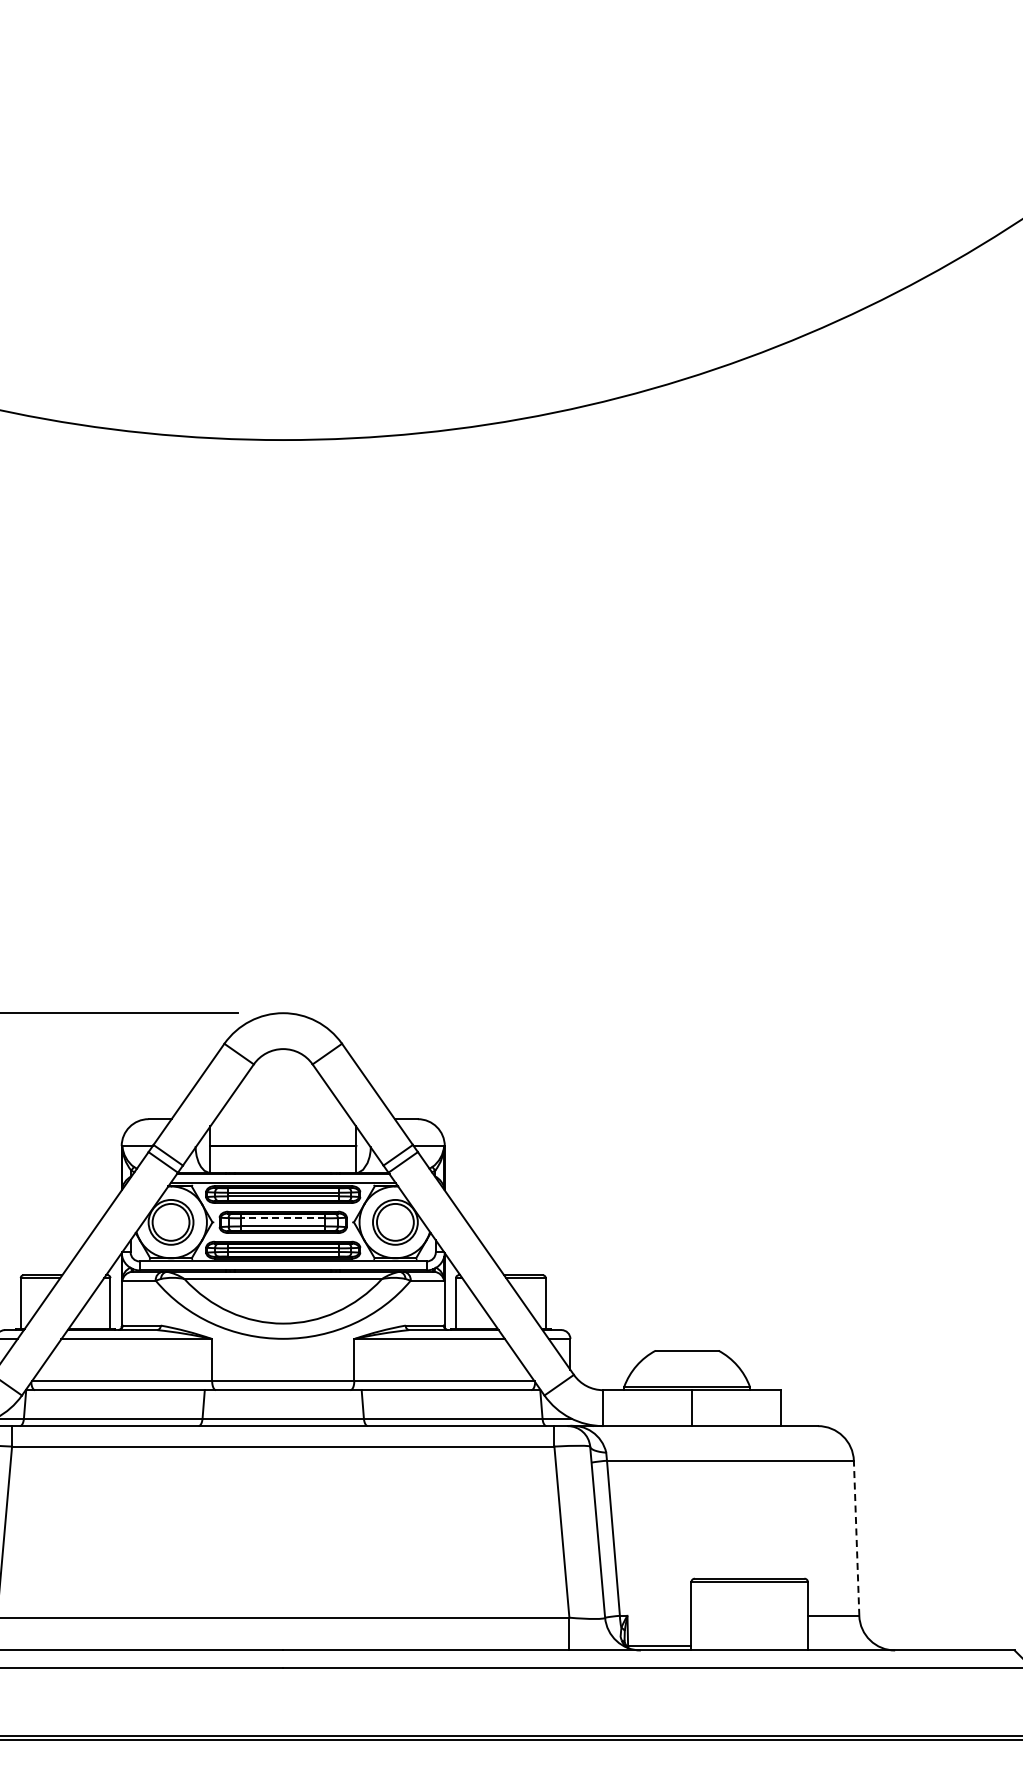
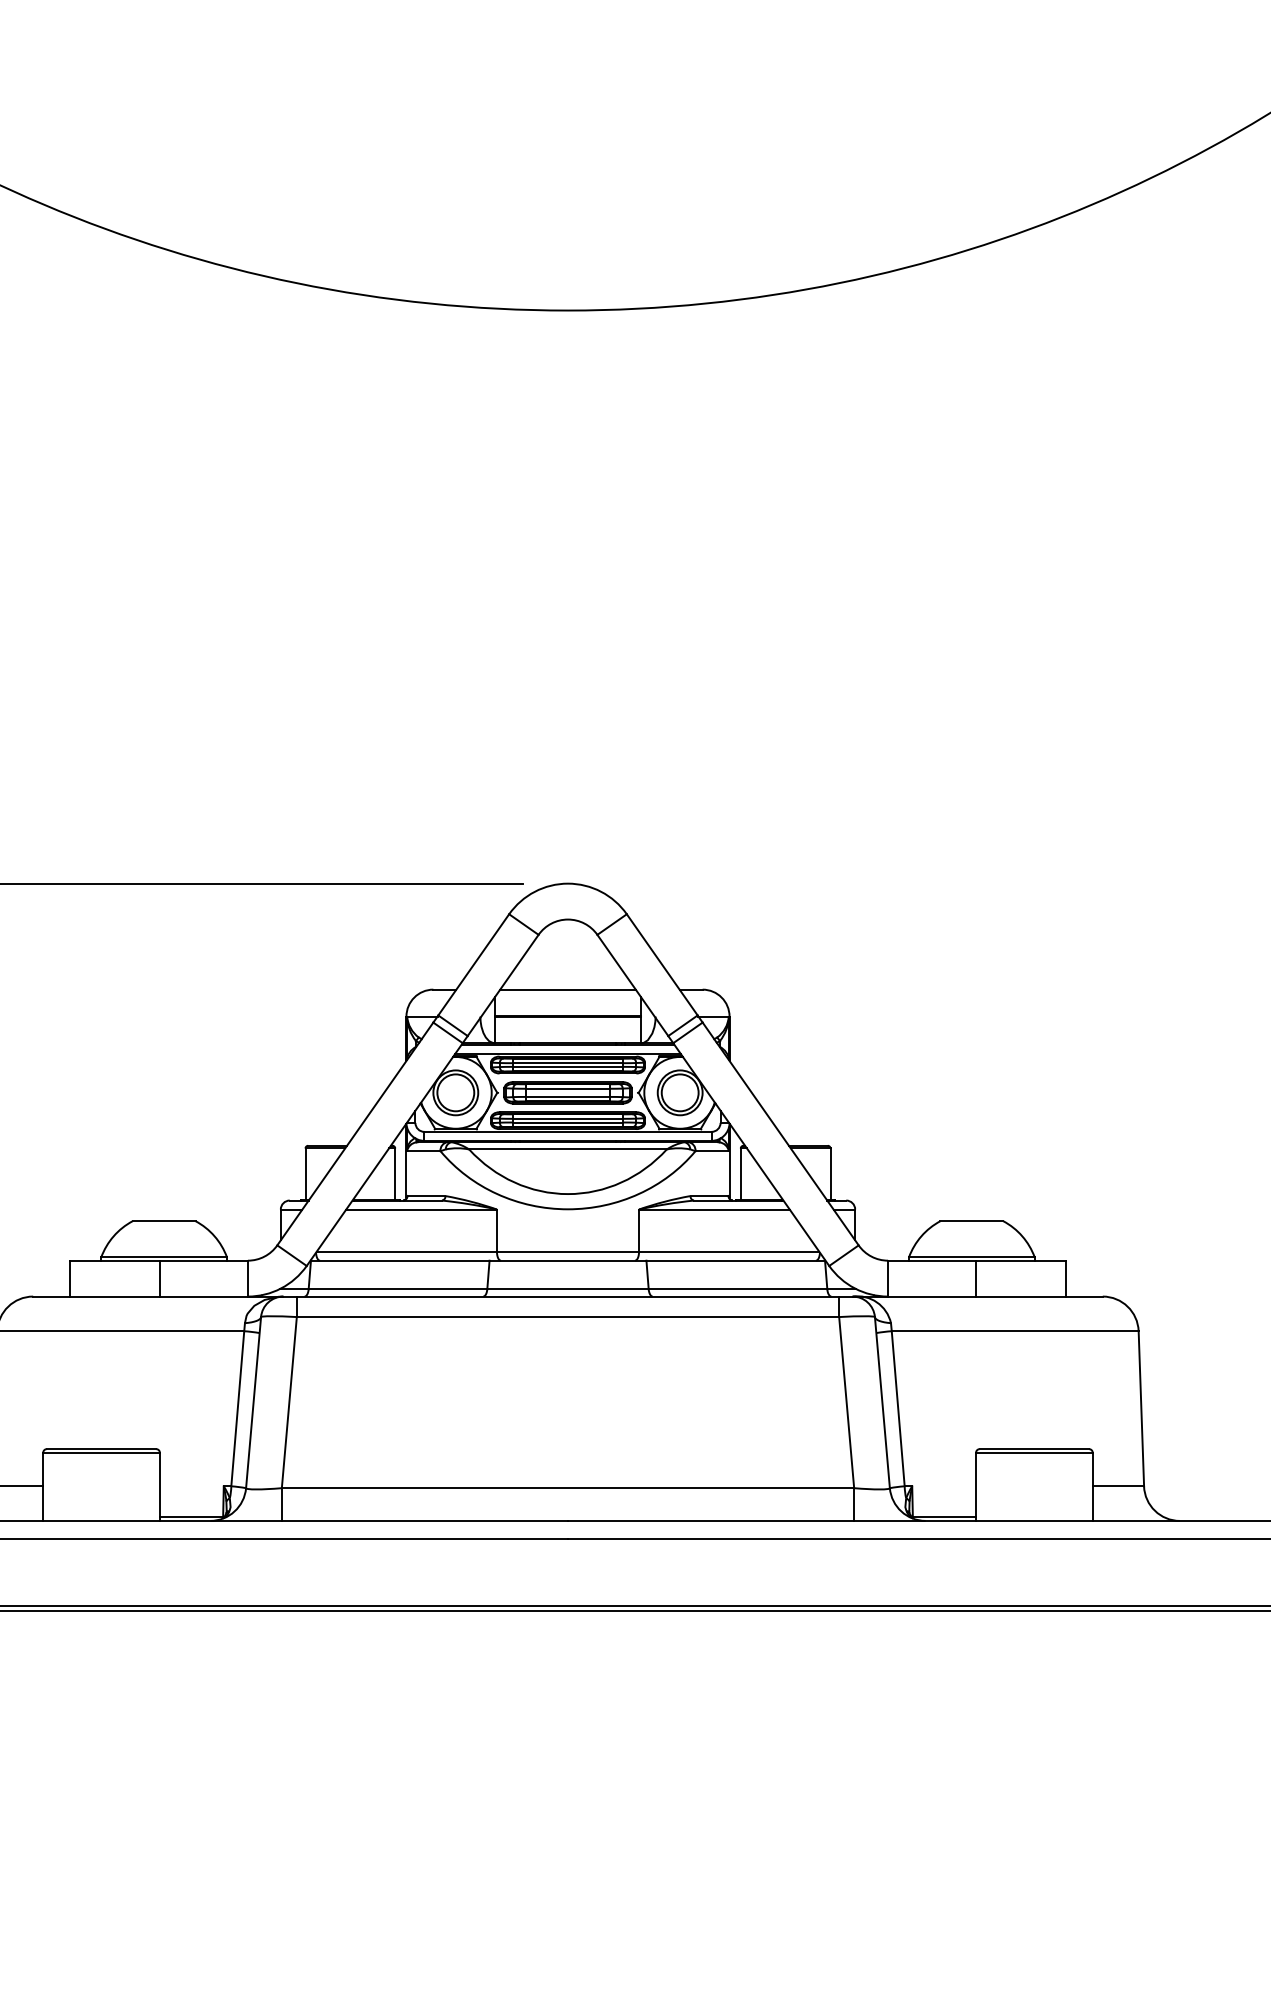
line: (282, 1119) -> (567, 989), added
line: (283, 1218) -> (568, 1088), dashed -> solid
line: (856, 1538) -> (1141, 1408), dashed -> solid

